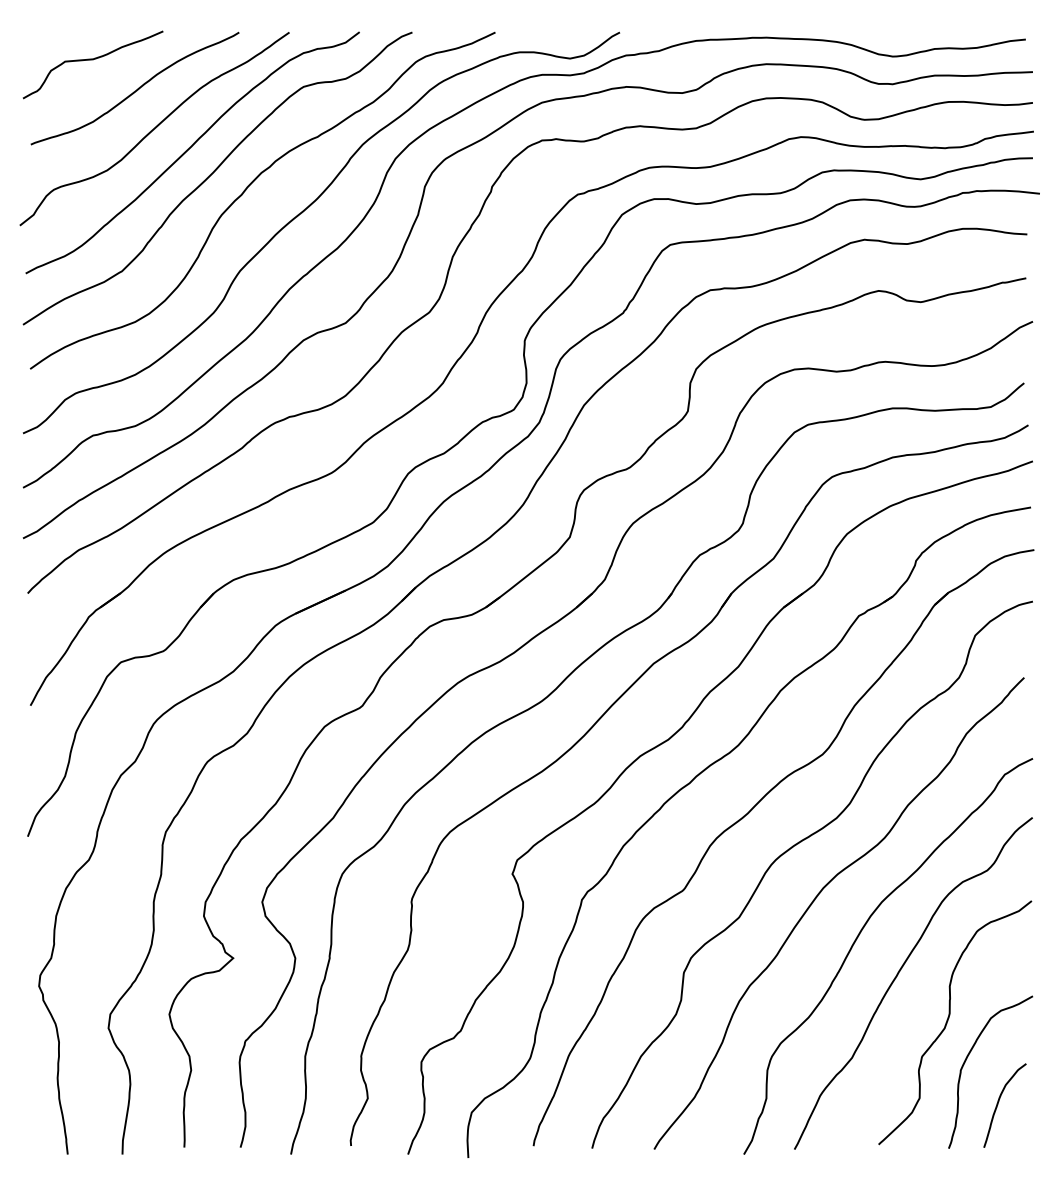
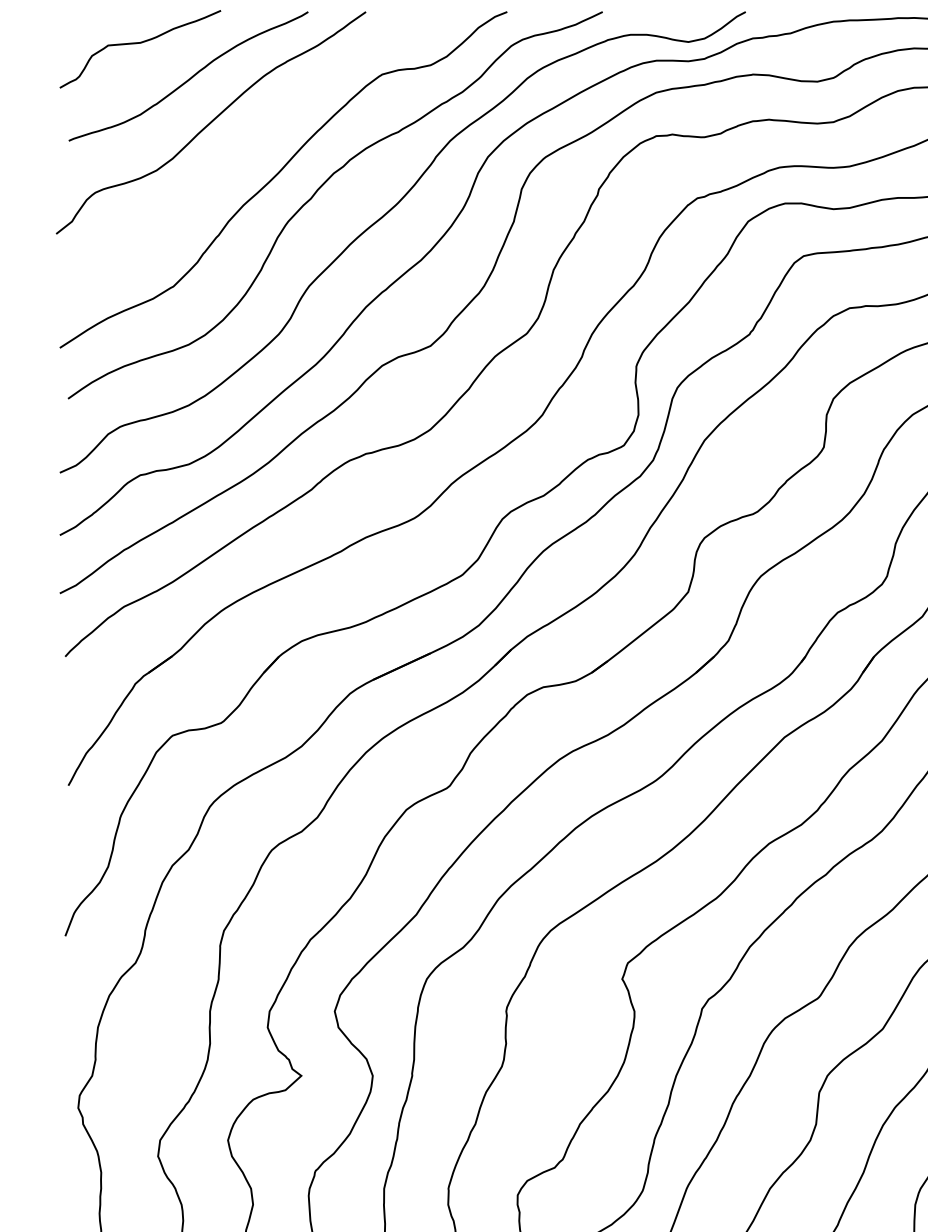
curve: (189, 149) -> (251, 146), removed

